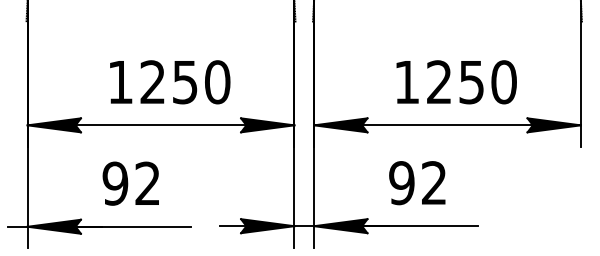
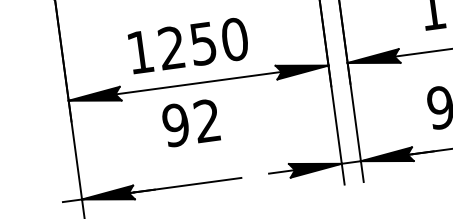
text: (170, 82) -> (189, 45), moved
text: (130, 183) -> (190, 123), moved

